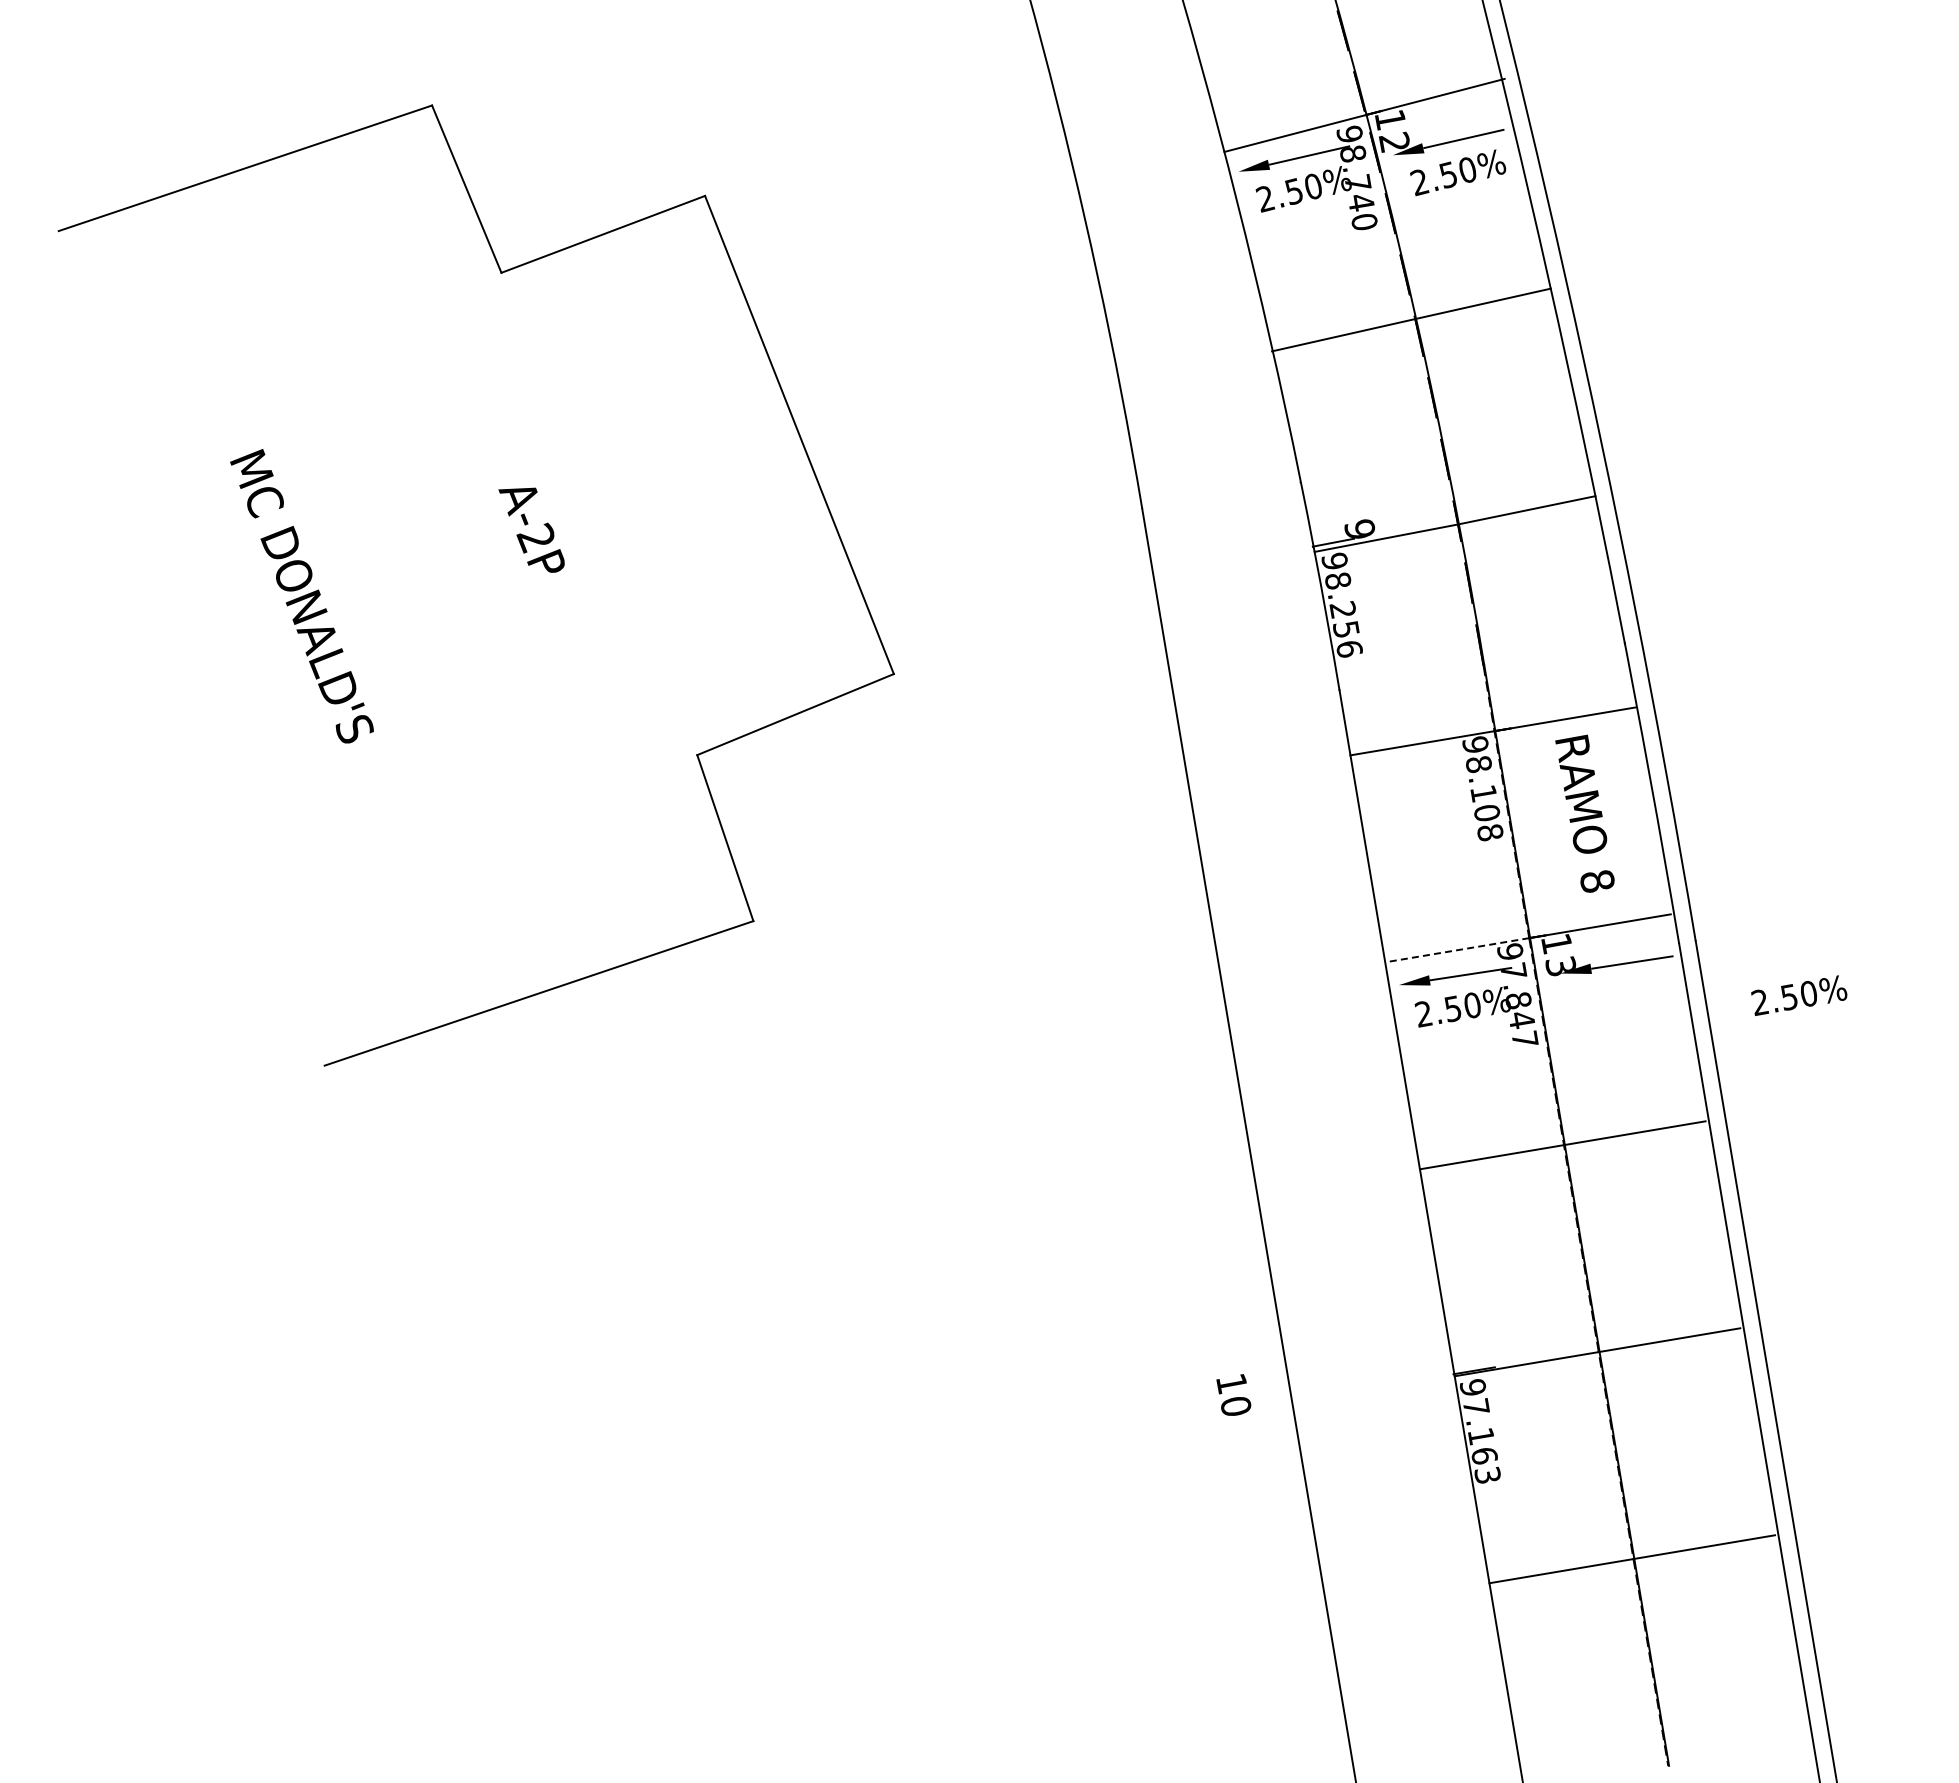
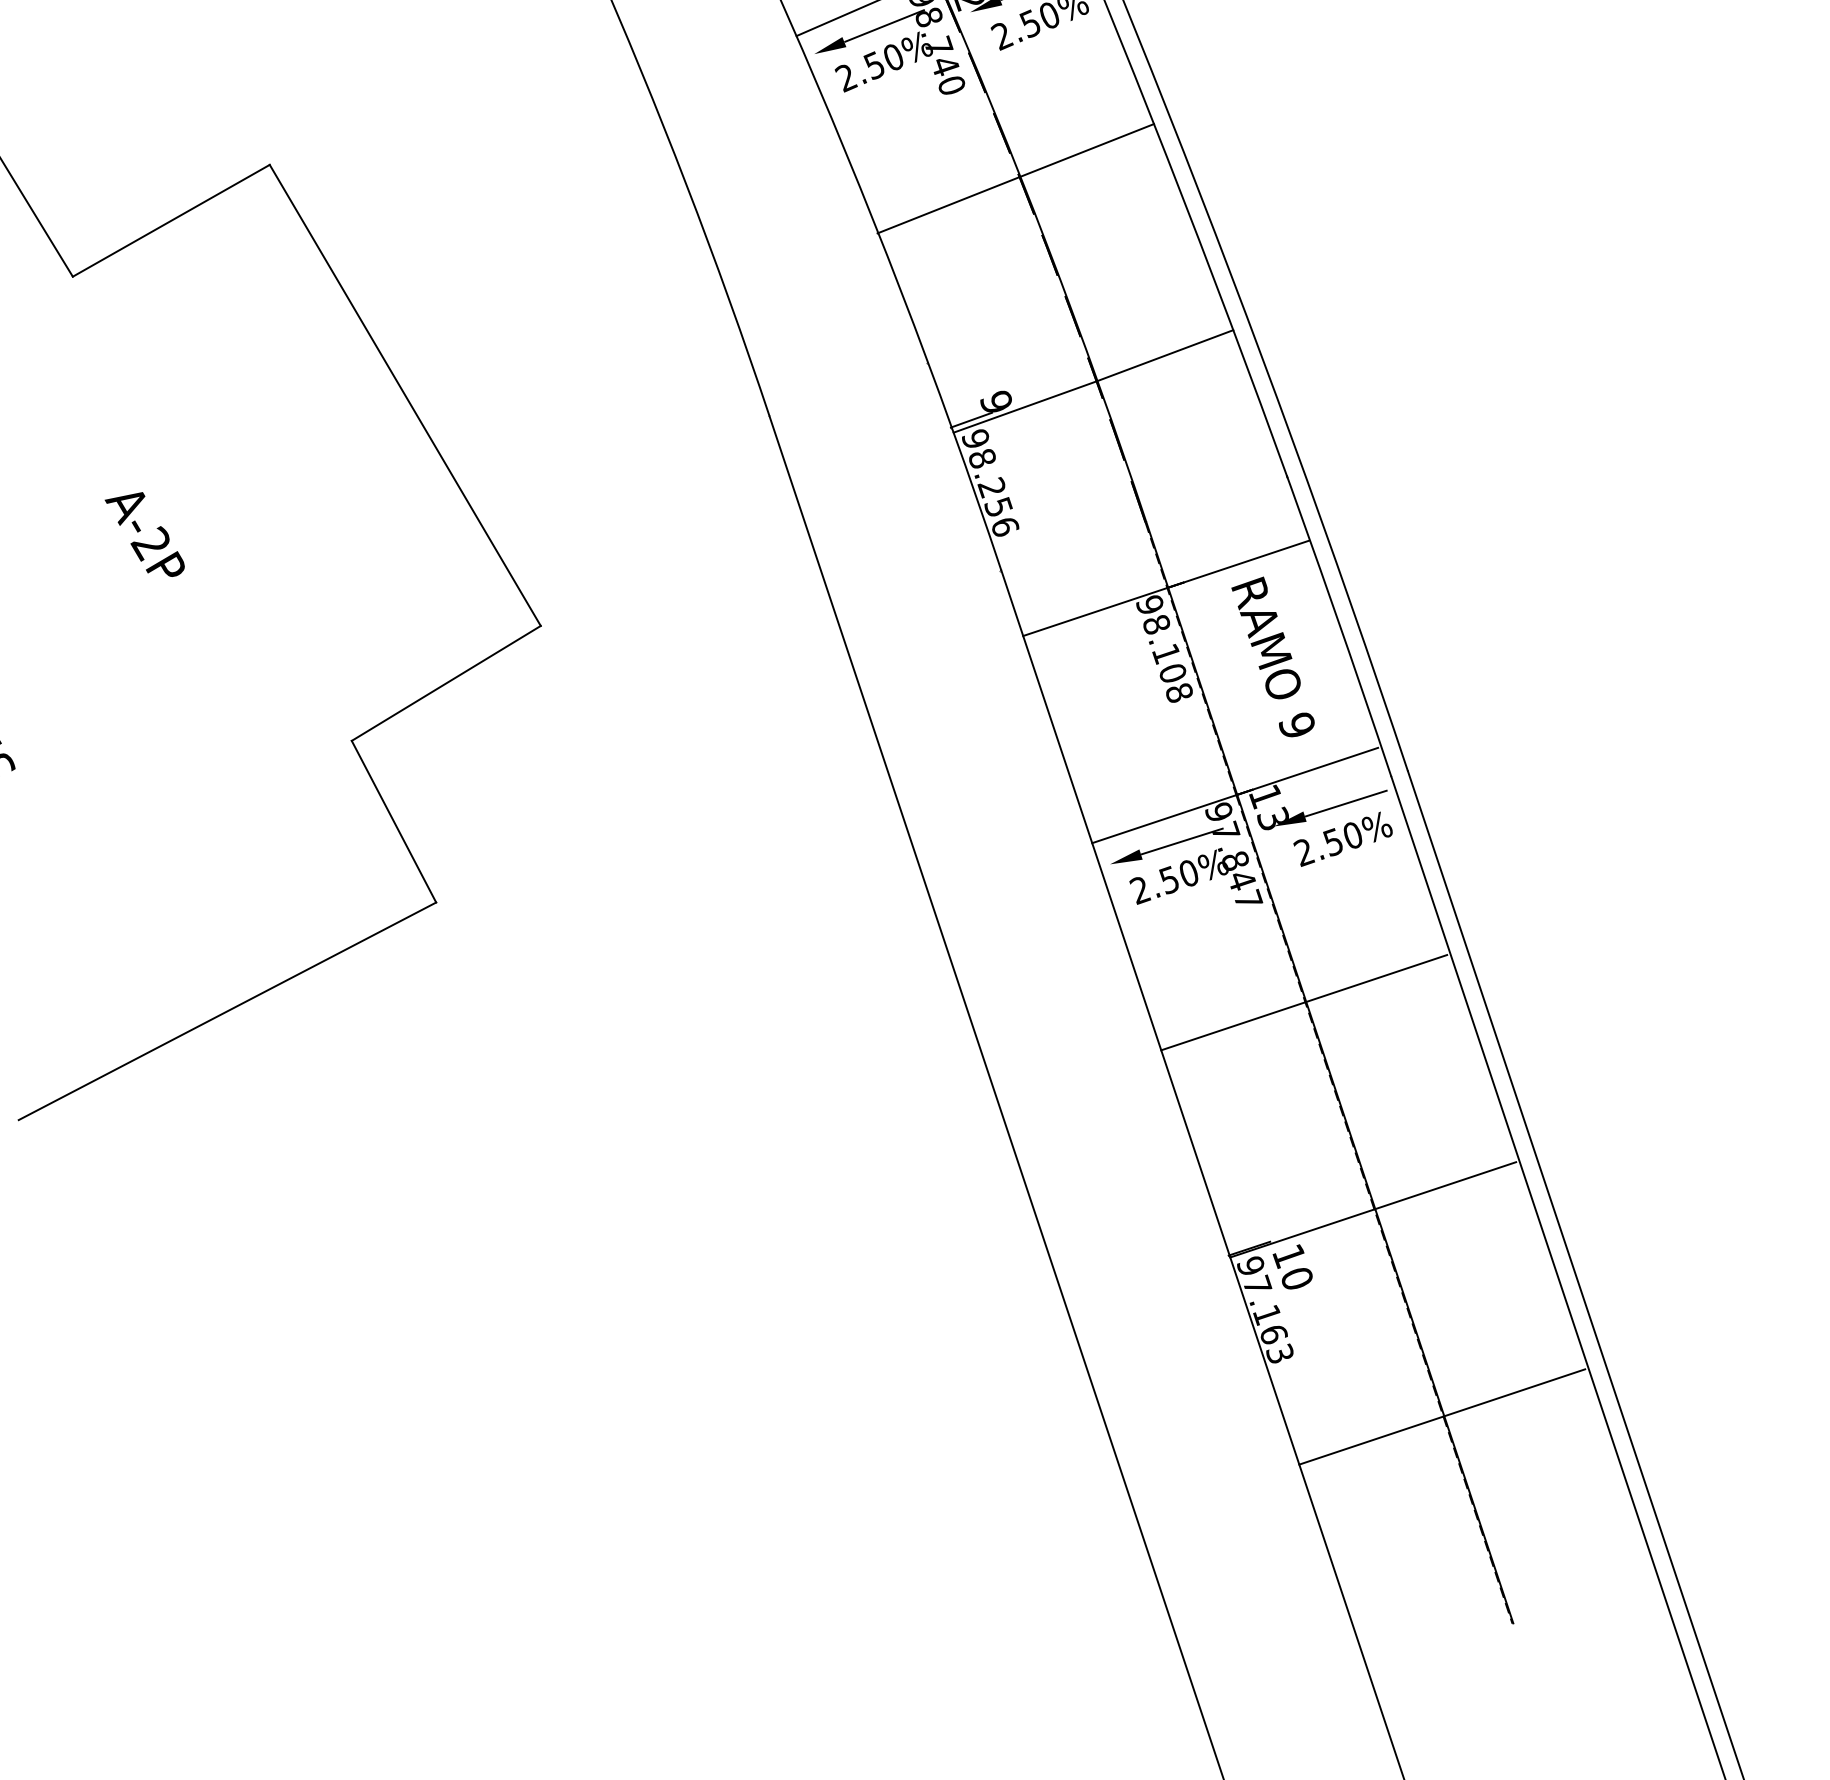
text: (1597, 880) -> (1297, 724), 8 -> 9
line: (1456, 950) -> (1163, 819), dashed -> solid
text: (1799, 995) -> (1343, 838), moved
text: (1233, 1394) -> (1292, 1266), moved

